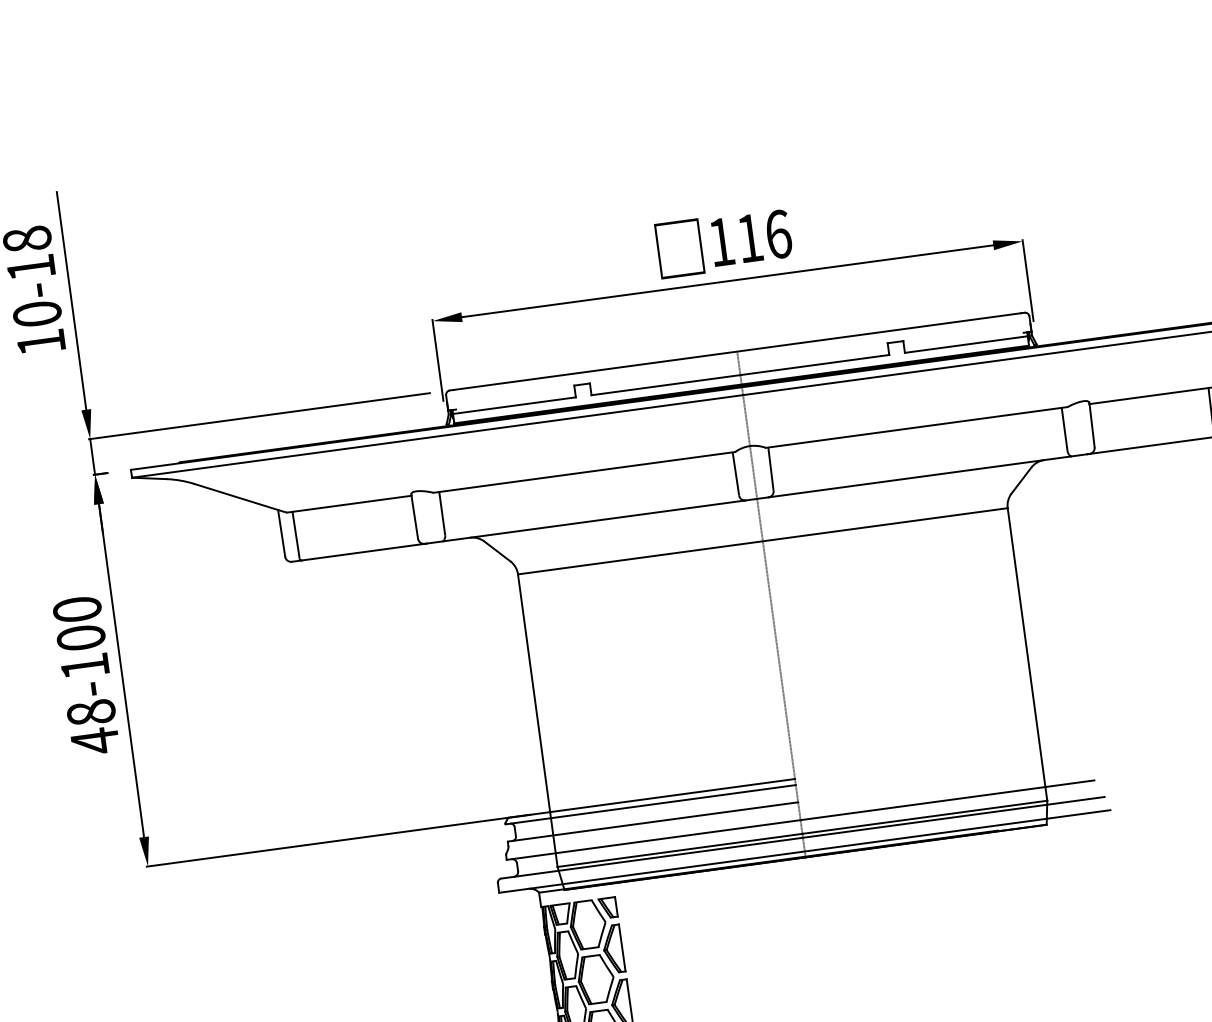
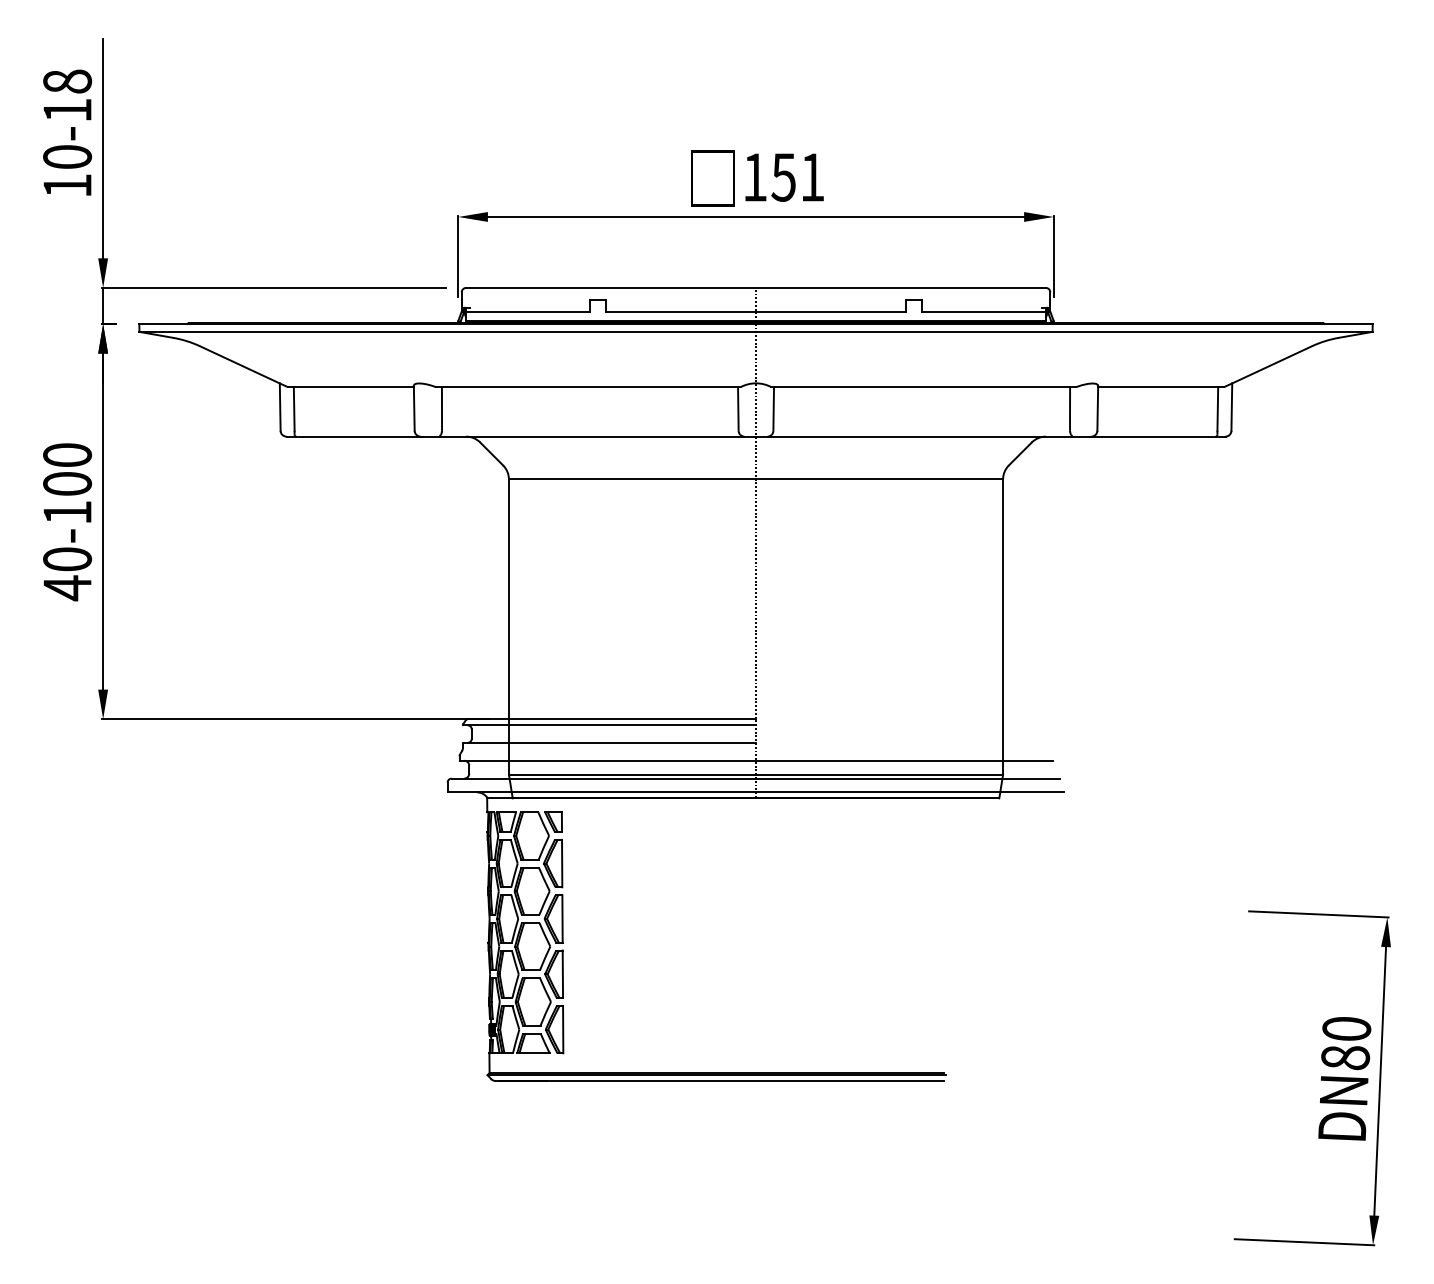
text: (763, 236) -> (797, 177), 116 -> 151
text: (91, 712) -> (67, 559), 48-100 -> 40-100

